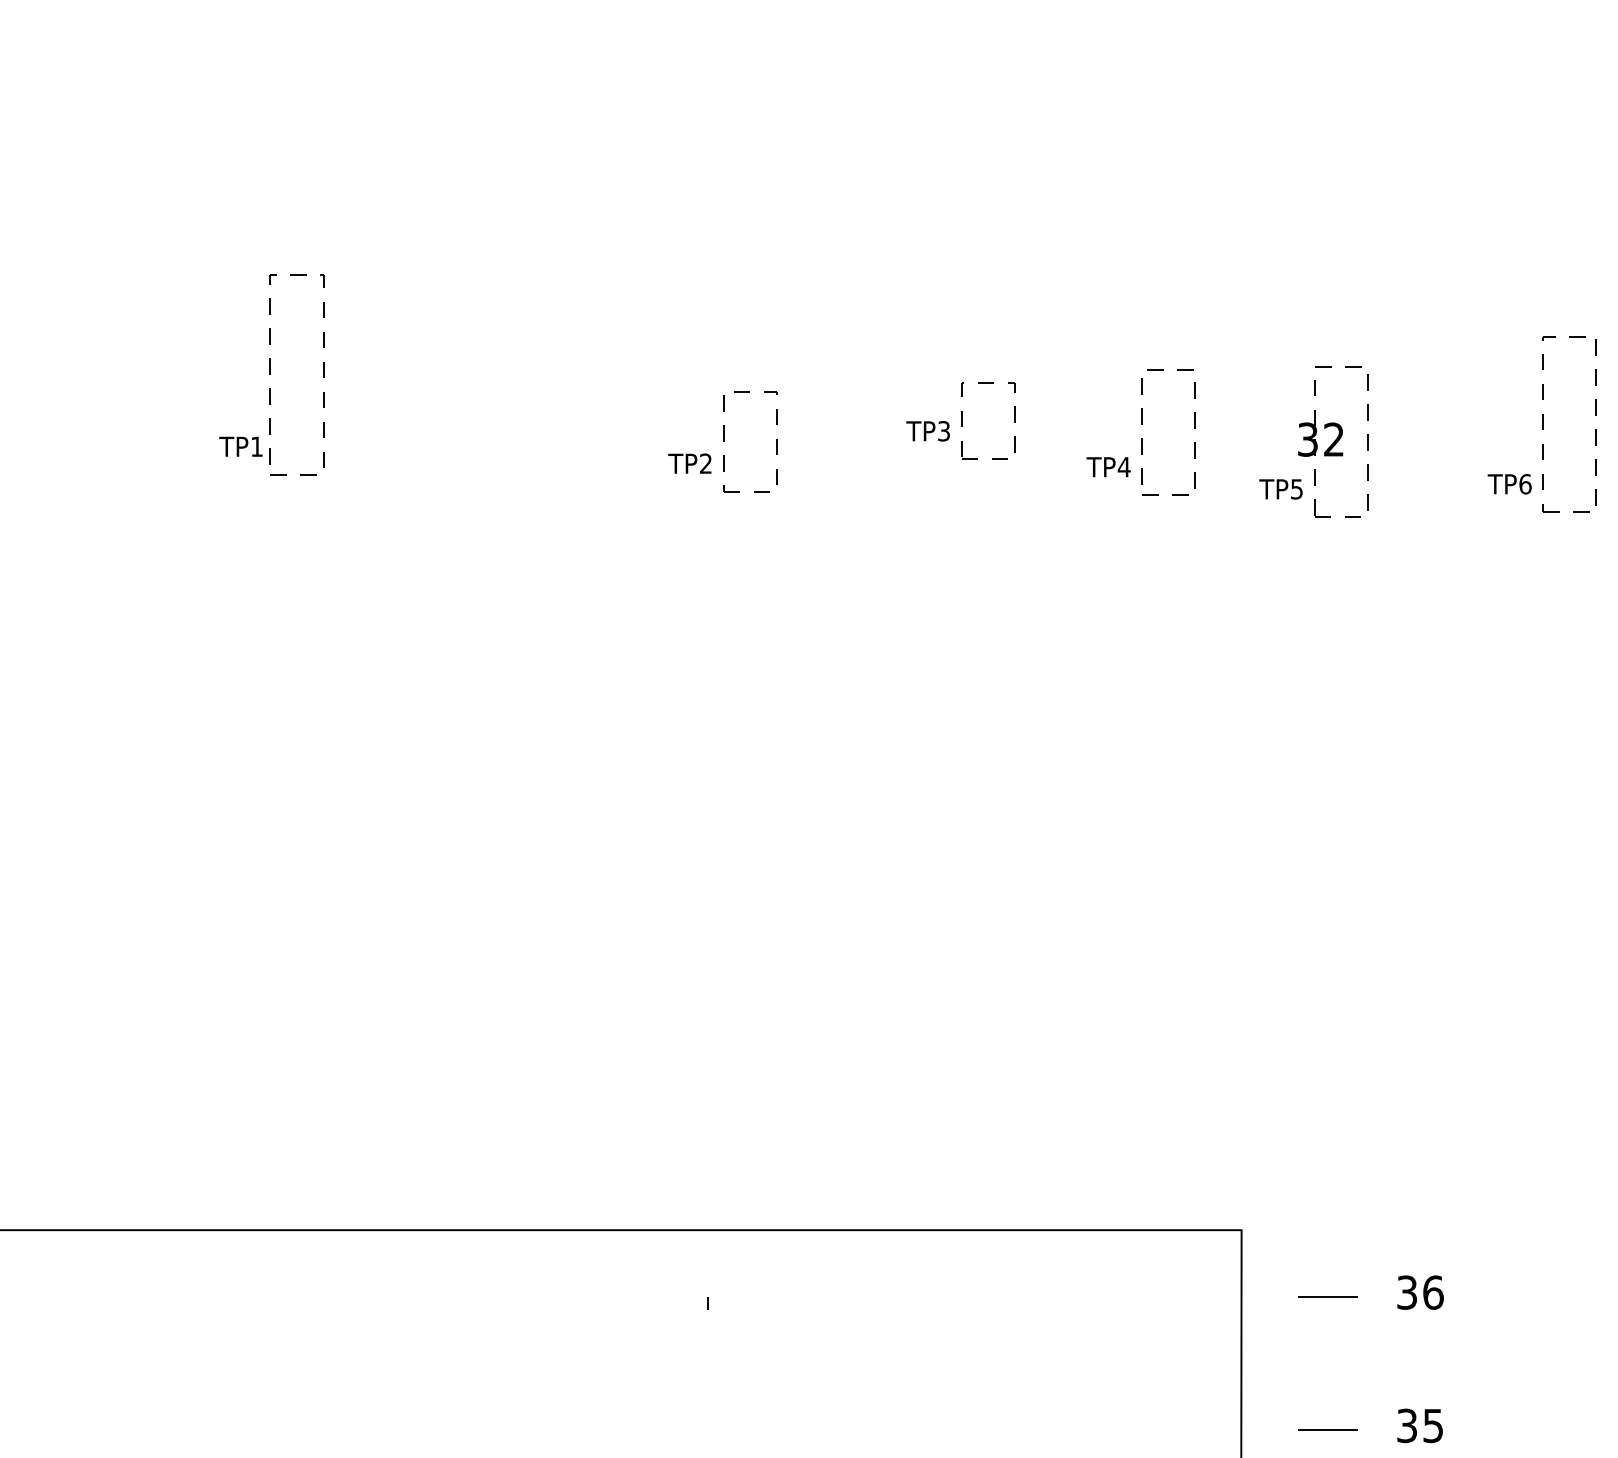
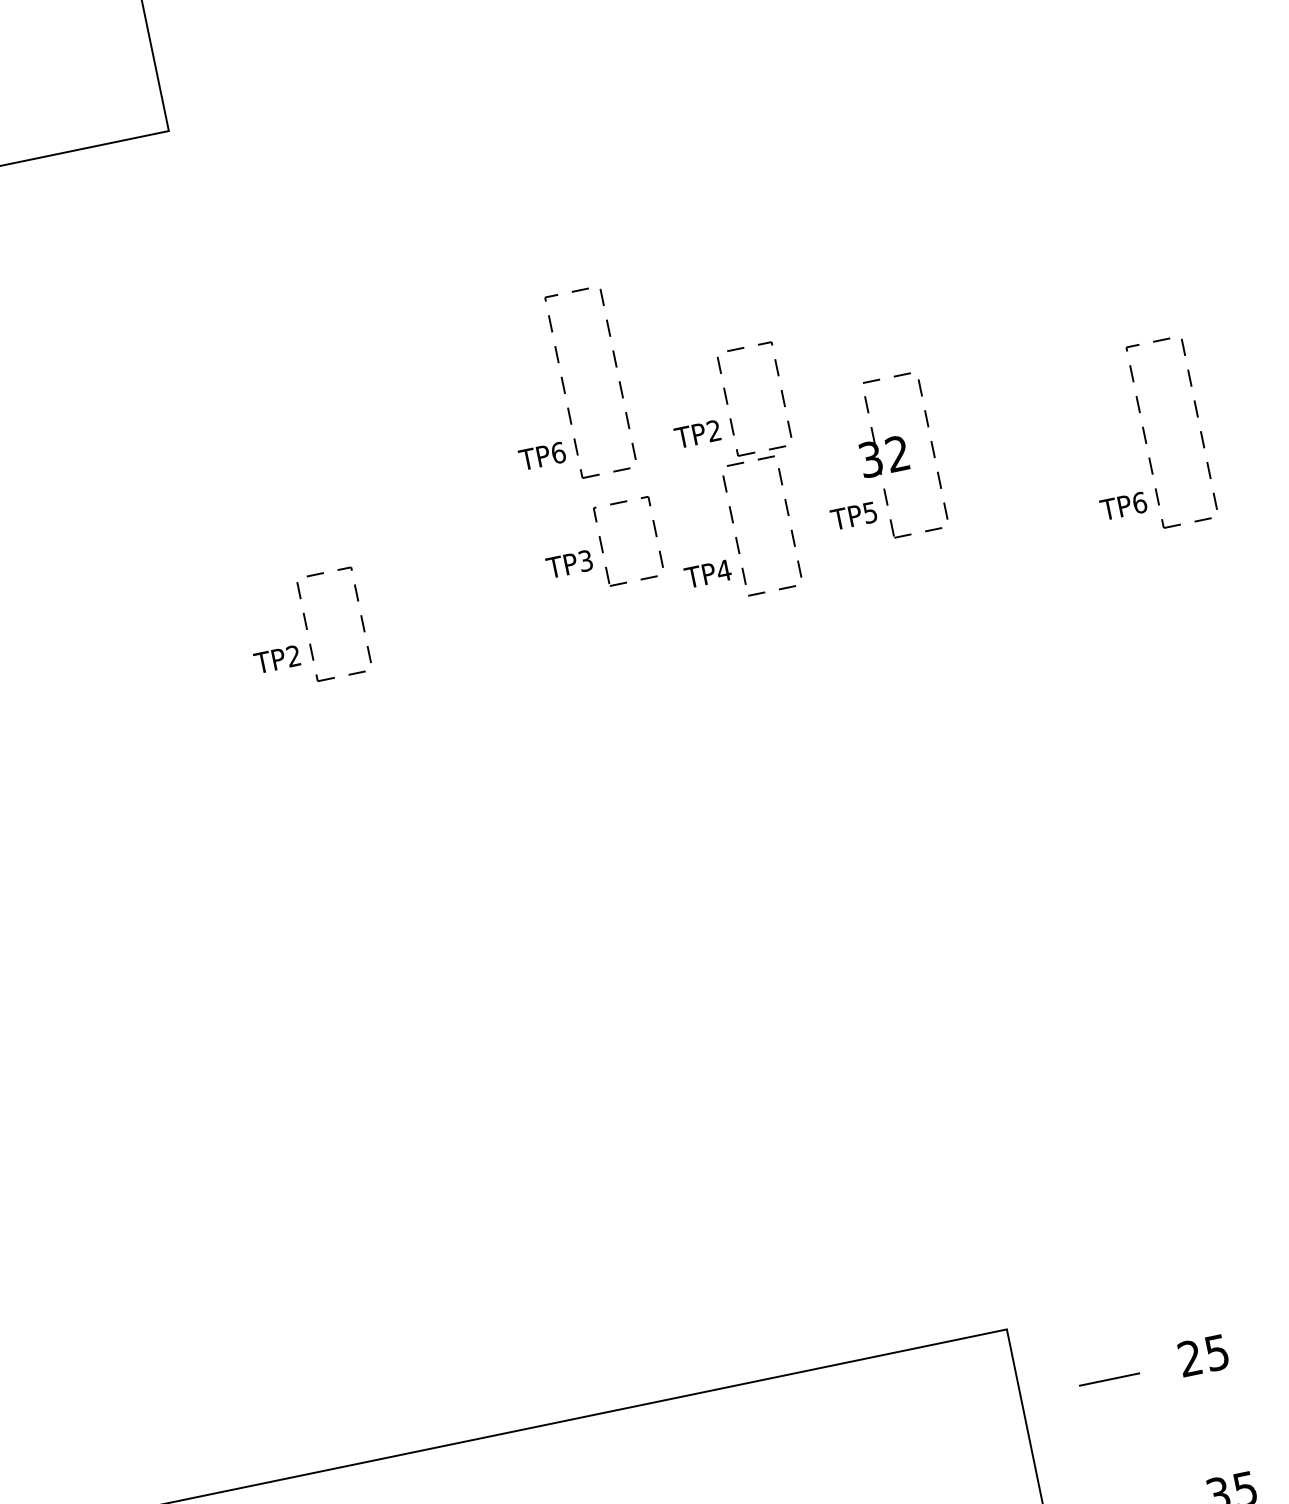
part: (1008, 265) -> (562, 388), added
part: (1158, 312) -> (726, 404), added
part: (960, 420) -> (600, 546), moved
part: (1313, 441) -> (877, 460), moved
text: (1420, 1292) -> (1203, 1355), 36 -> 25

